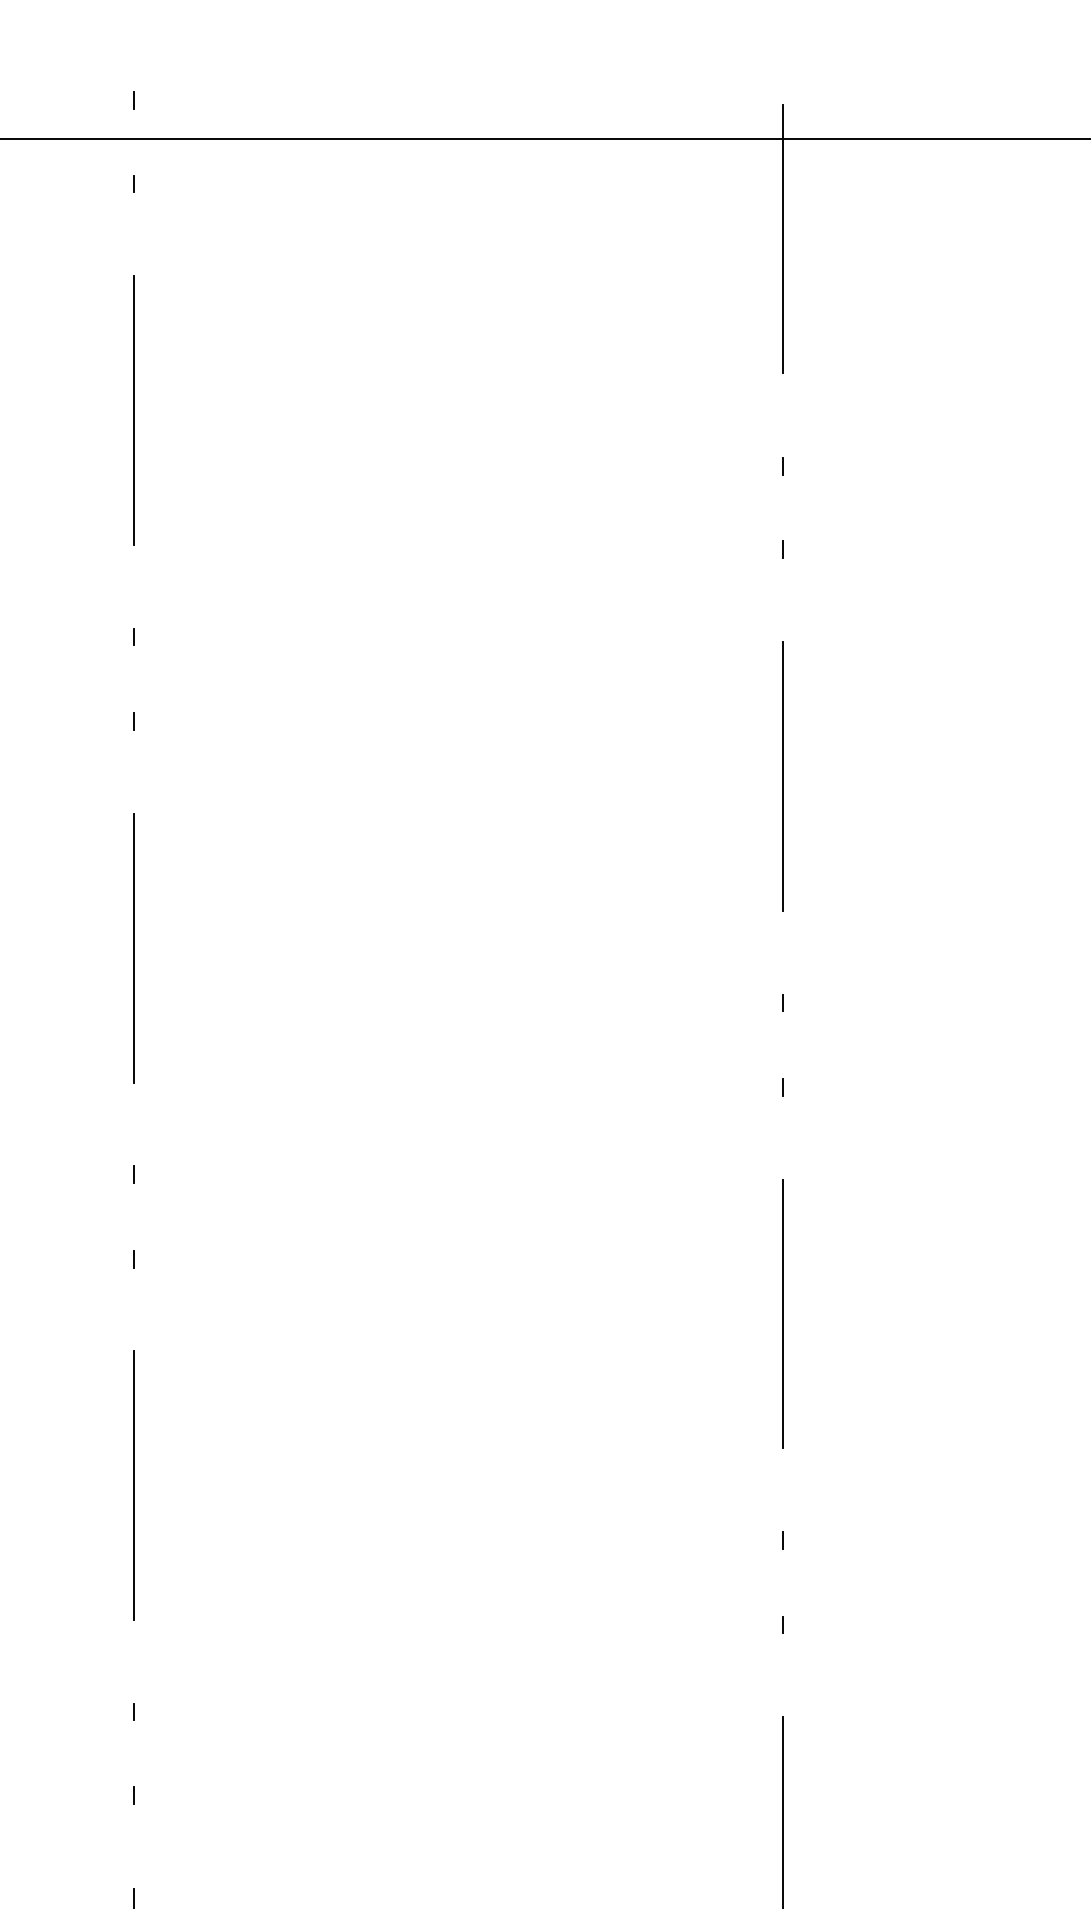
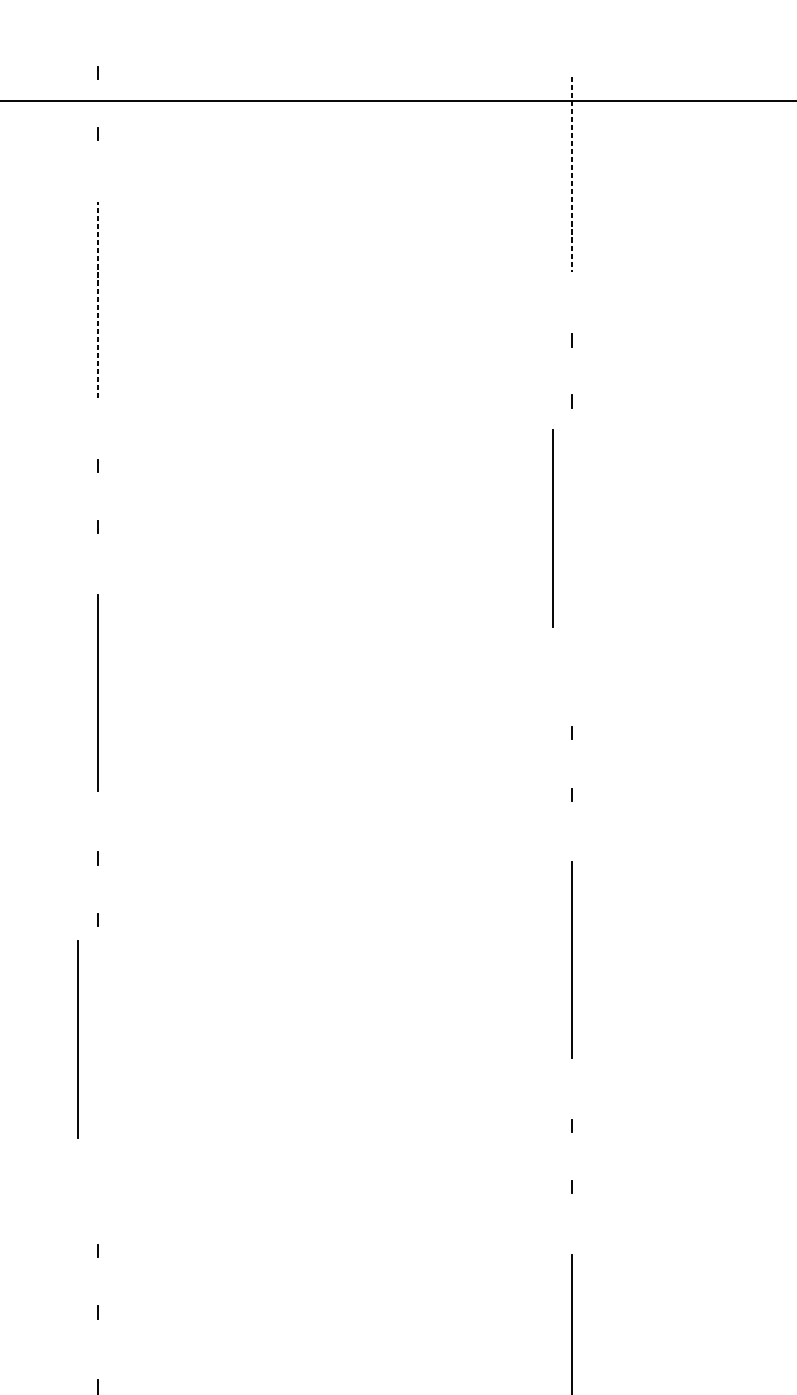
line: (782, 239) -> (571, 174), solid -> dashed
line: (133, 410) -> (97, 299), solid -> dashed
line: (782, 776) -> (553, 528), moved
line: (133, 1485) -> (77, 1039), moved

